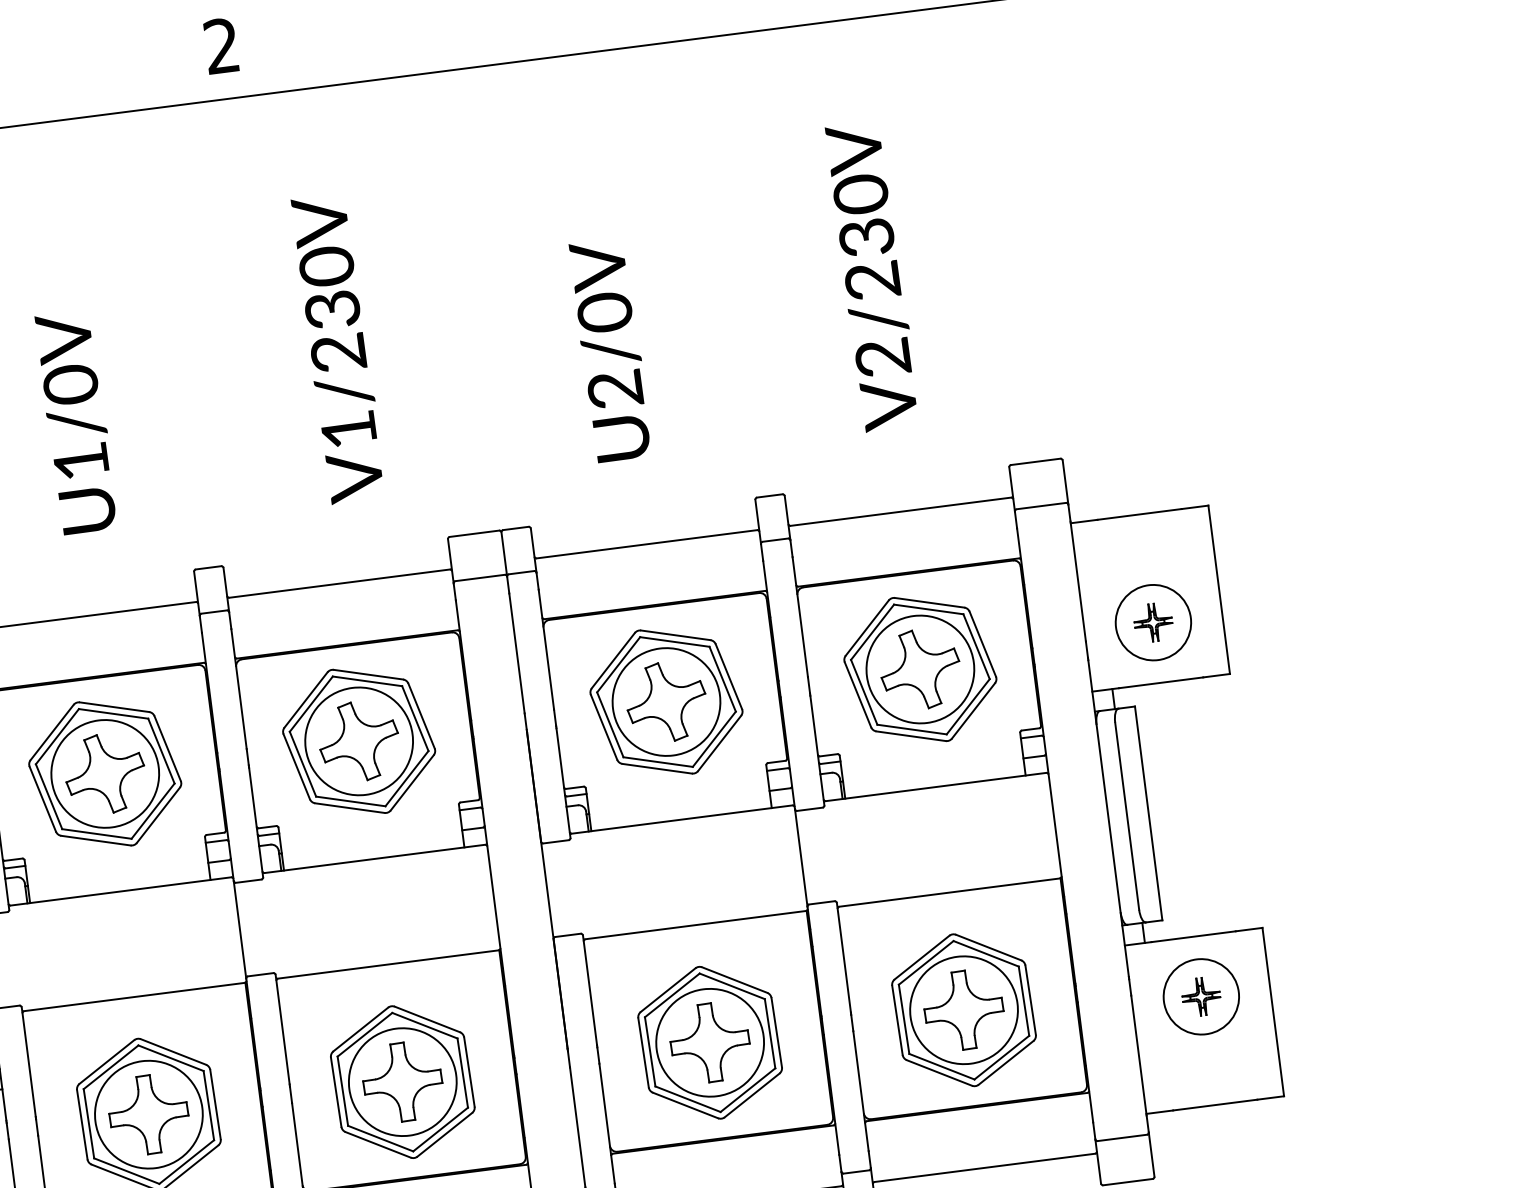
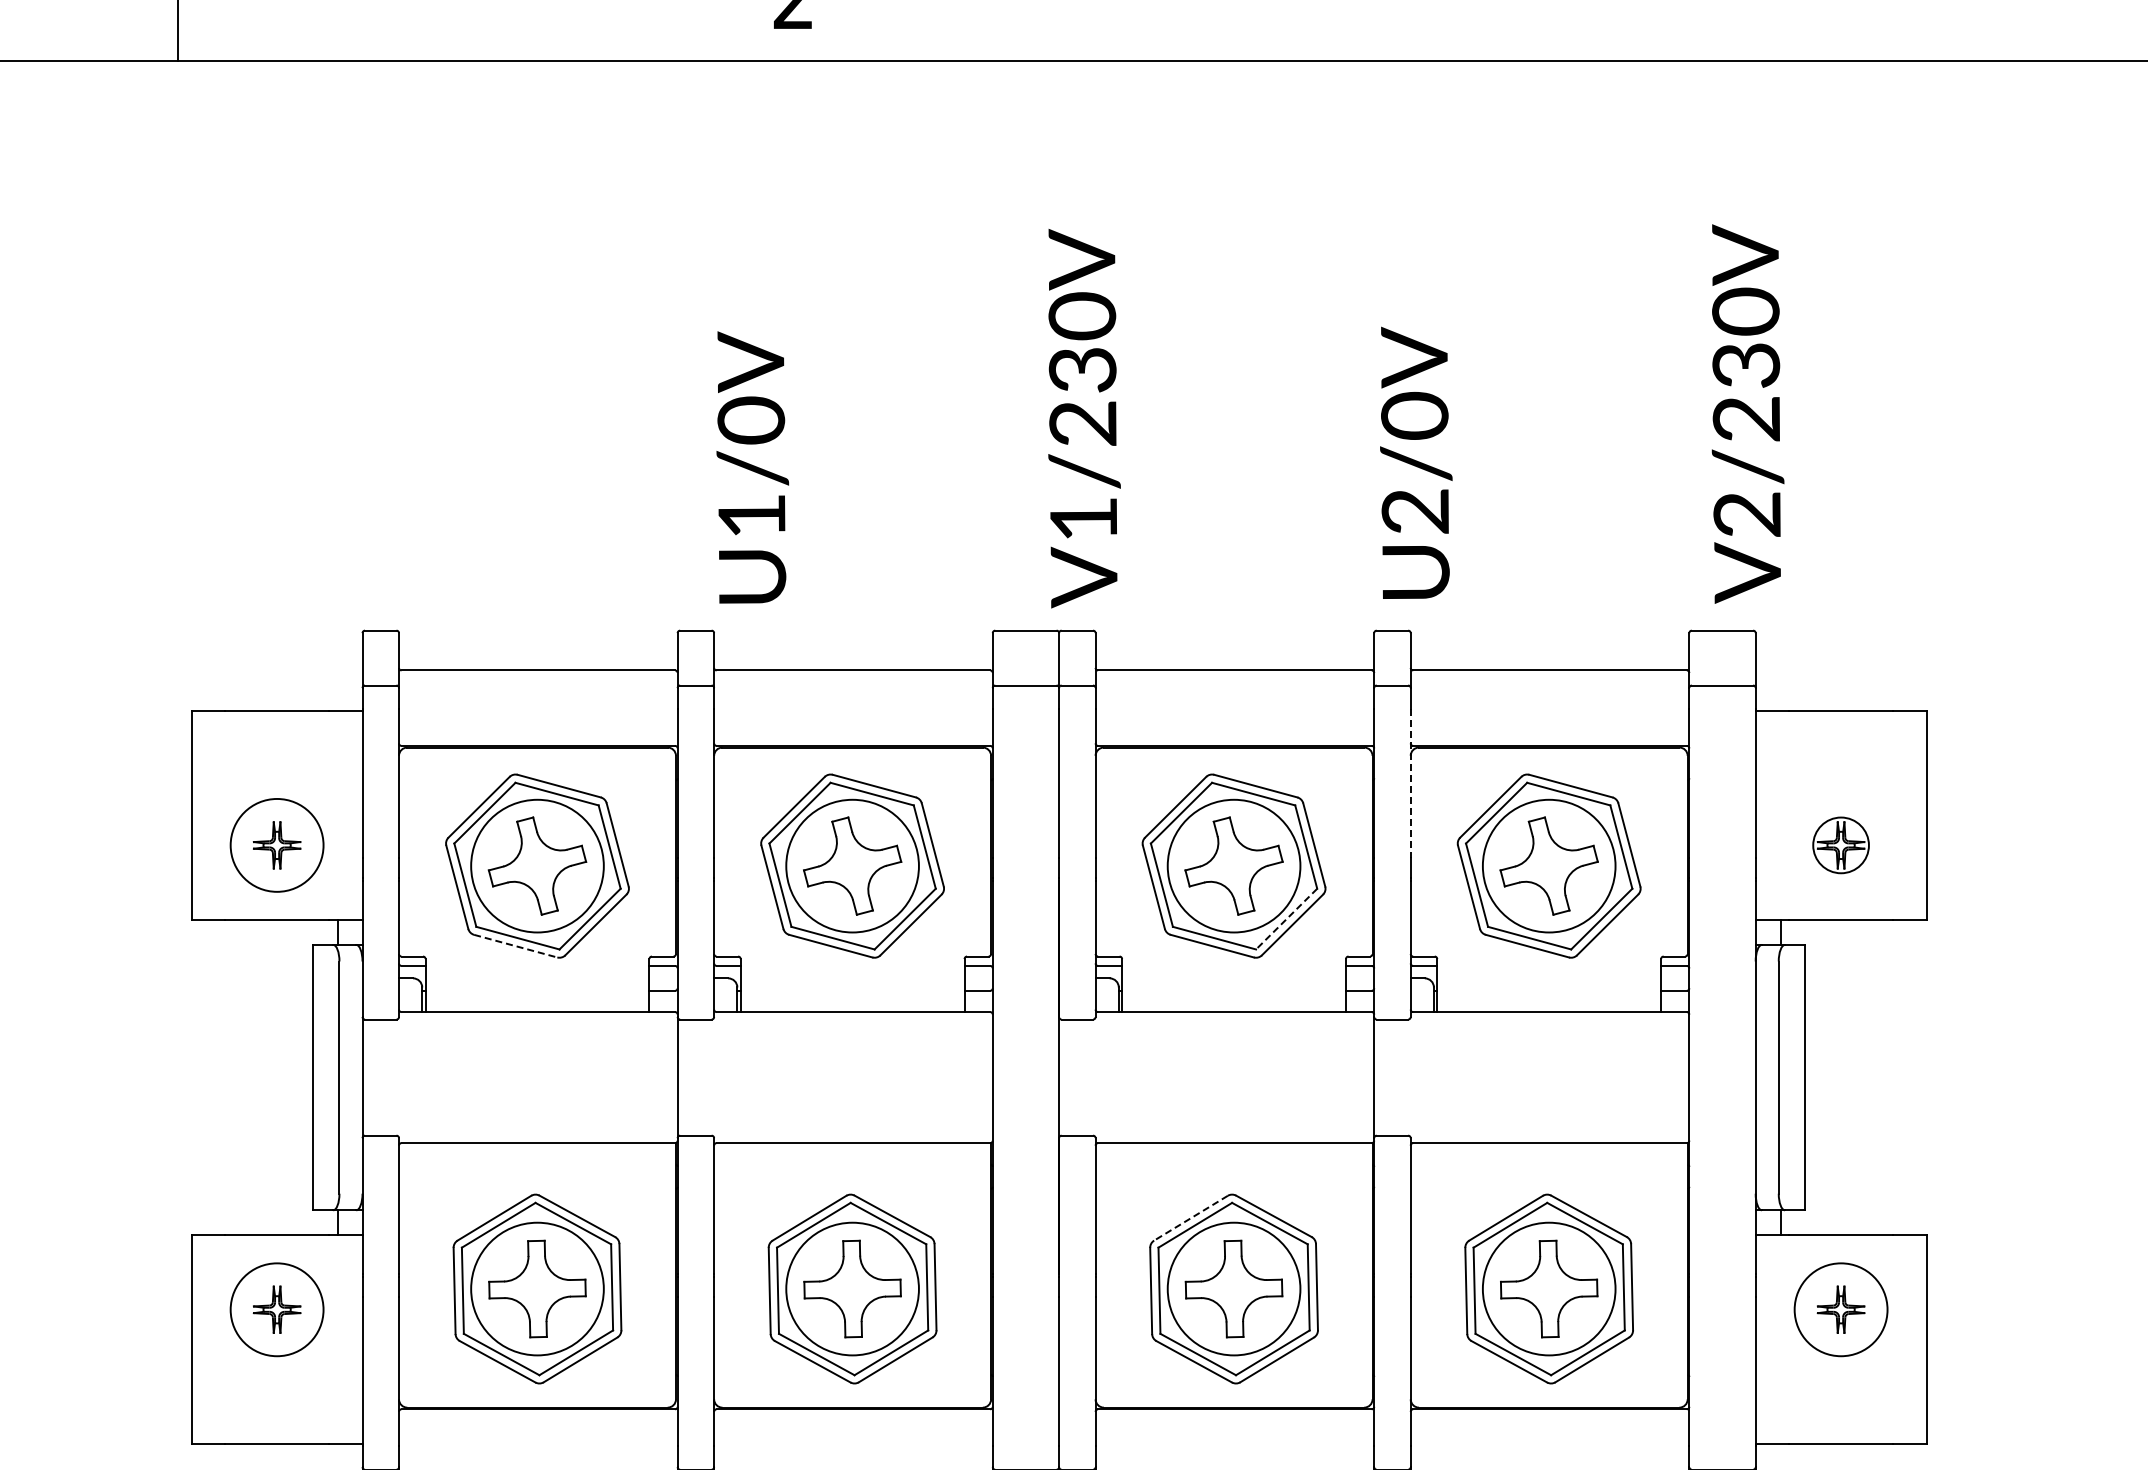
text: (472, 329) -> (1250, 416), moved
line: (800, 617) -> (1410, 783), solid -> dashed
circle: (1152, 622) -> (1840, 844), size x0.6
line: (714, 739) -> (1286, 919), solid -> dashed
line: (96, 840) -> (516, 946), solid -> dashed
line: (667, 990) -> (1190, 1218), solid -> dashed

